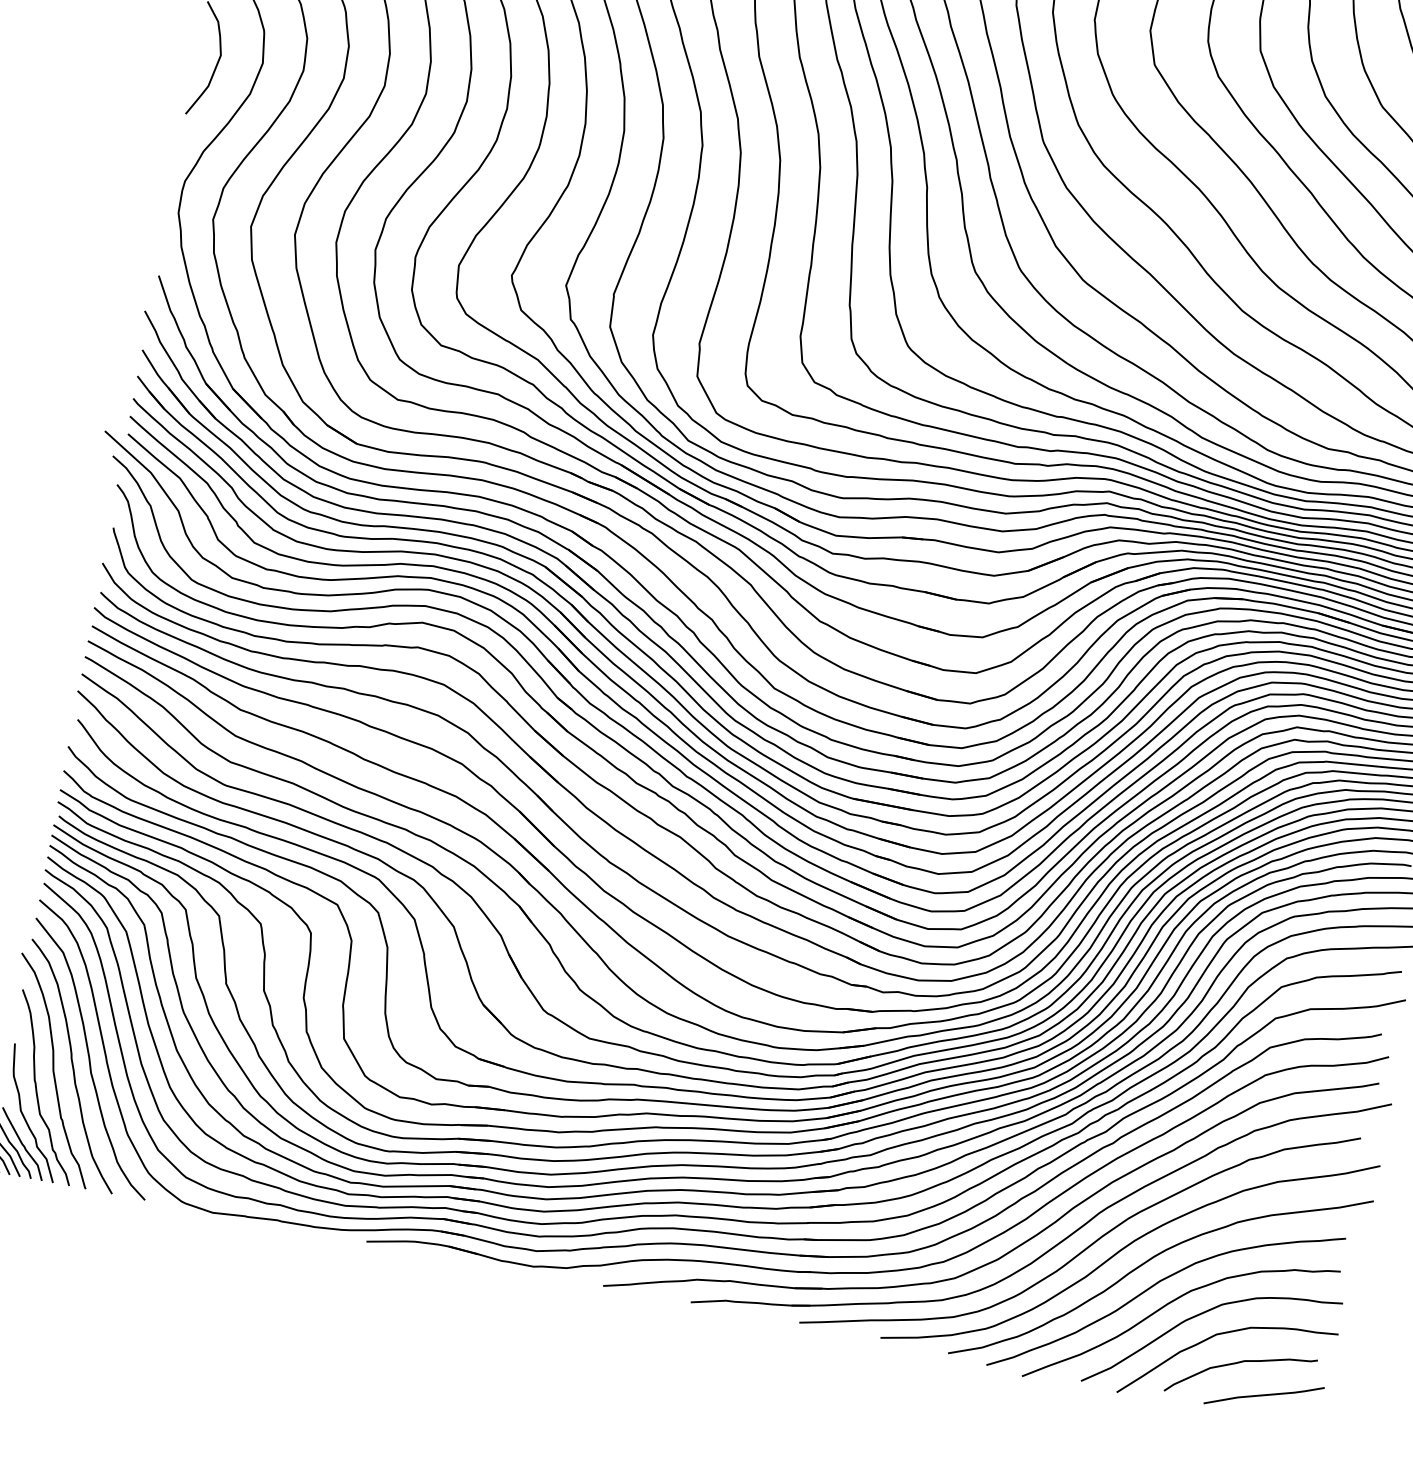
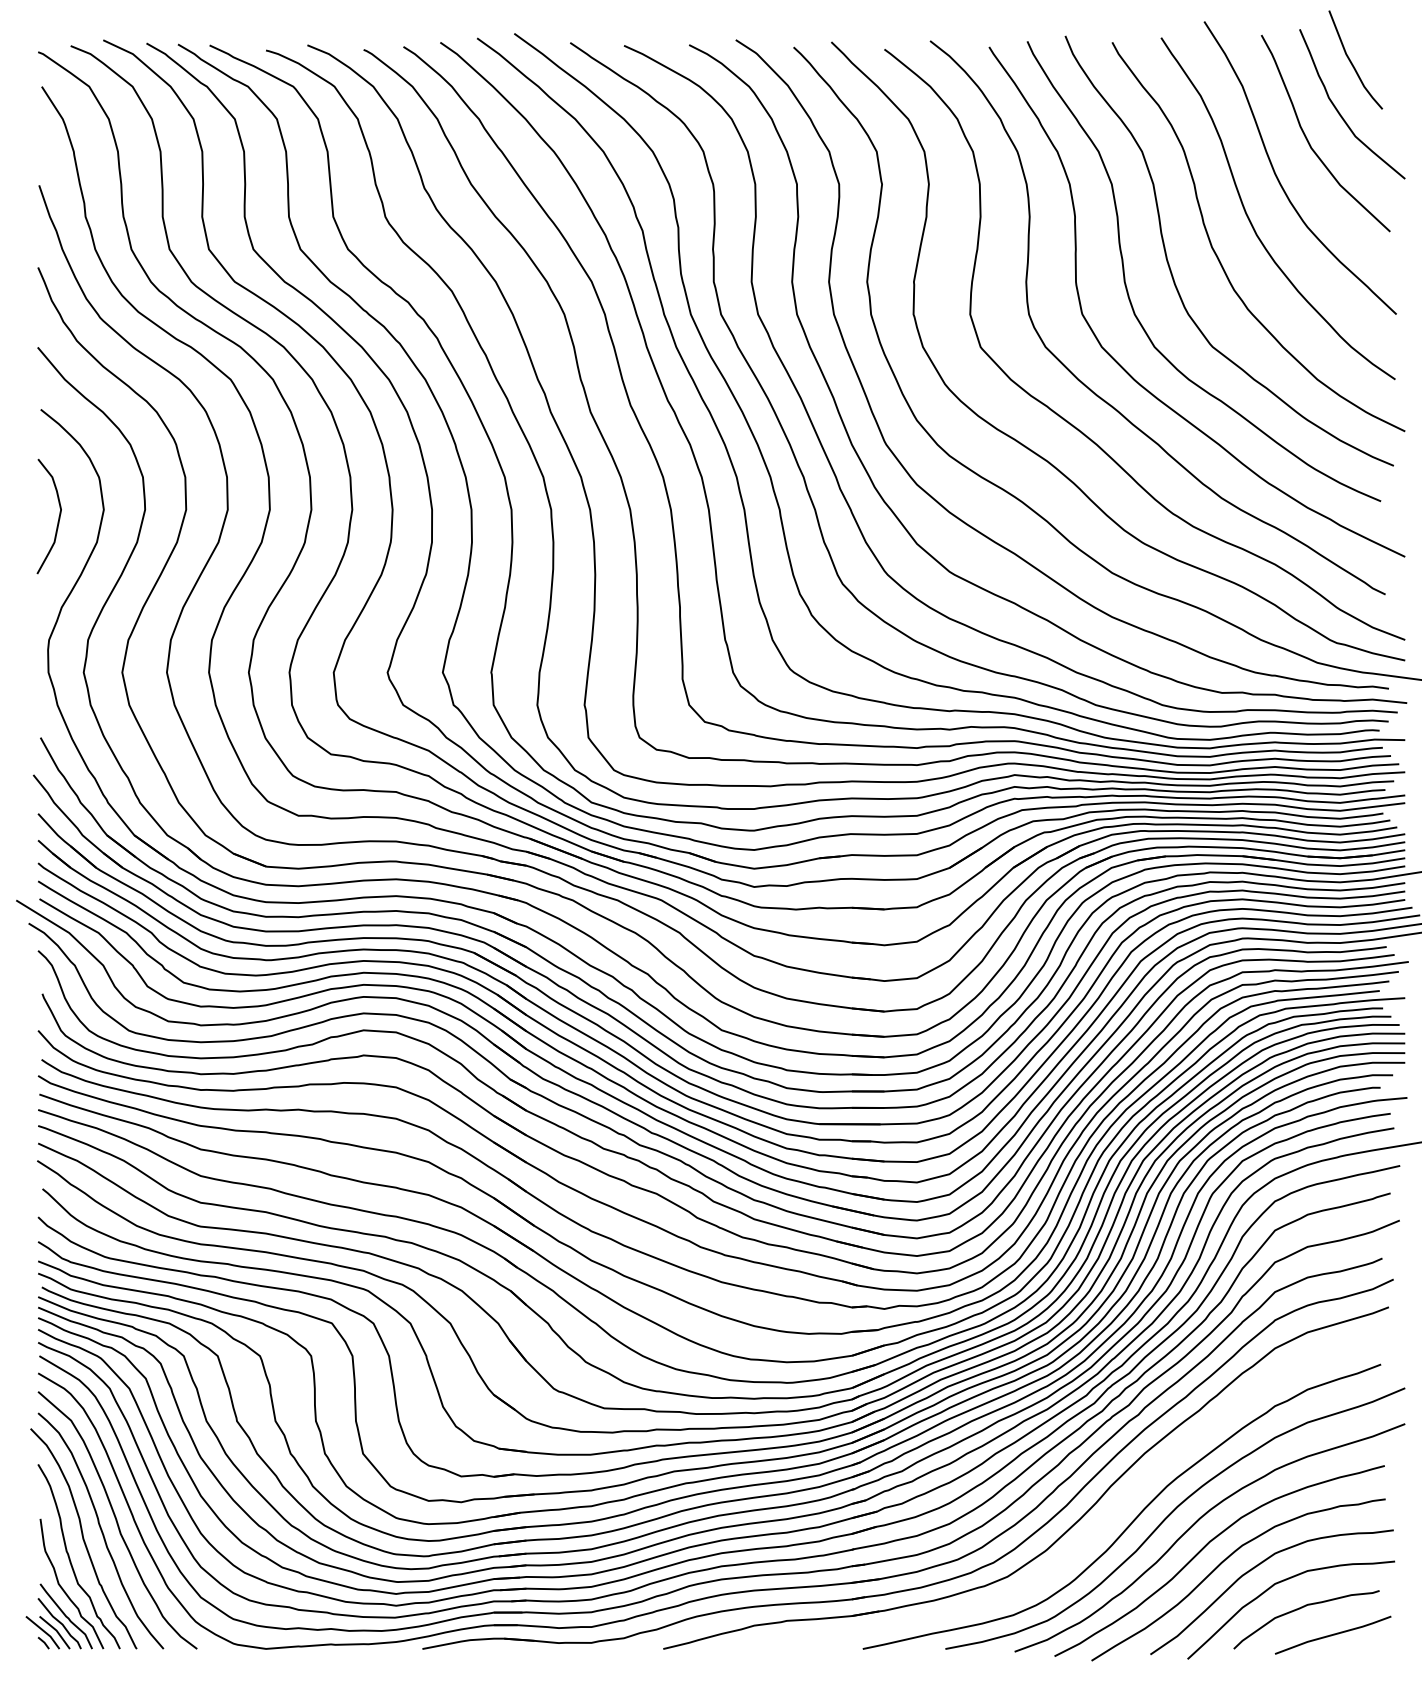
part: (1065, 1237) -> (1108, 1516), removed

